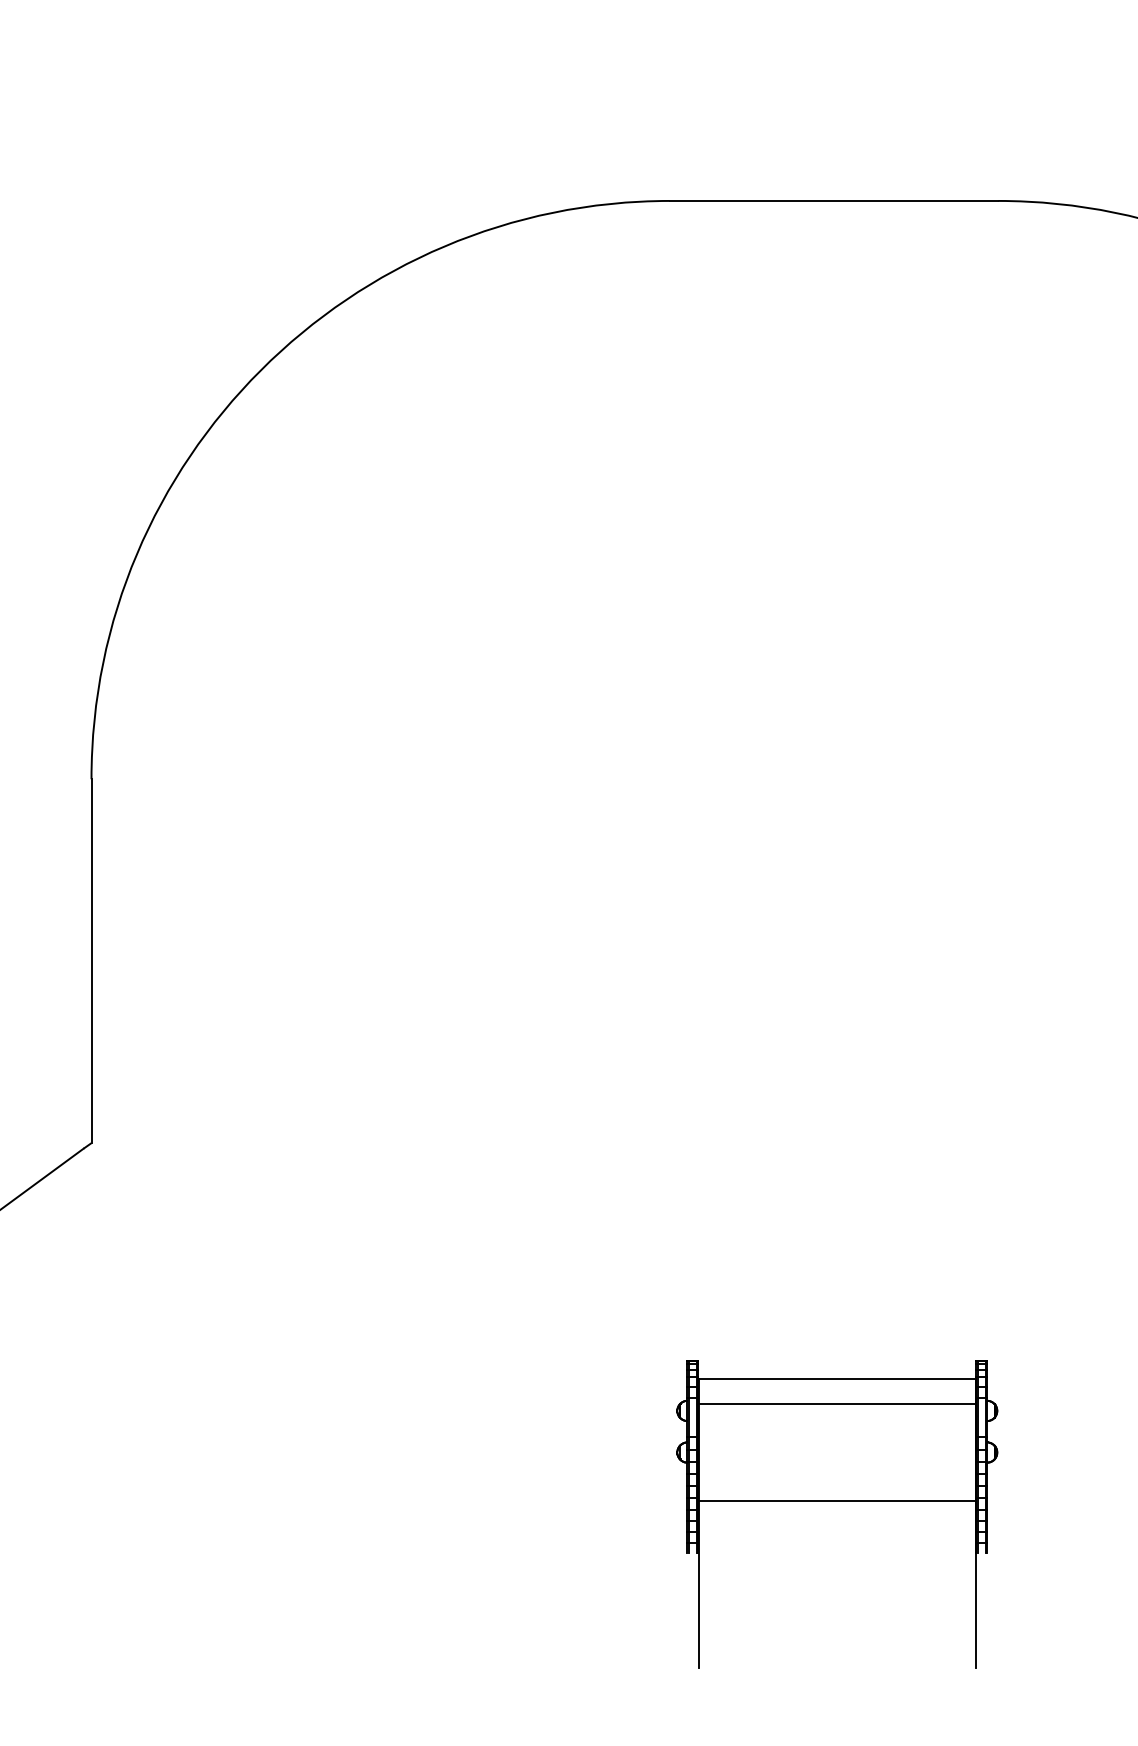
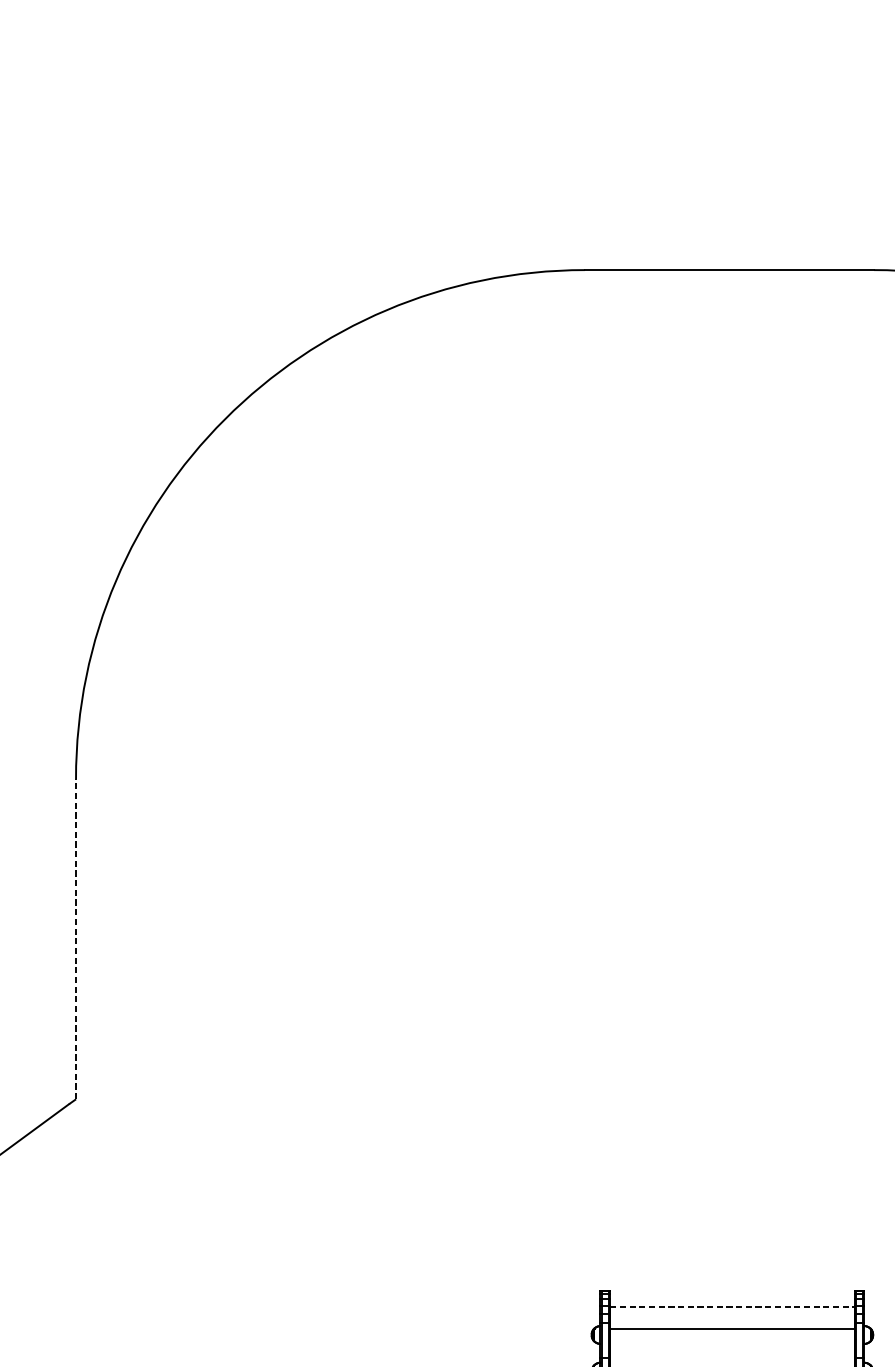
line: (91, 961) -> (76, 939), solid -> dashed
line: (837, 1379) -> (732, 1307), solid -> dashed

